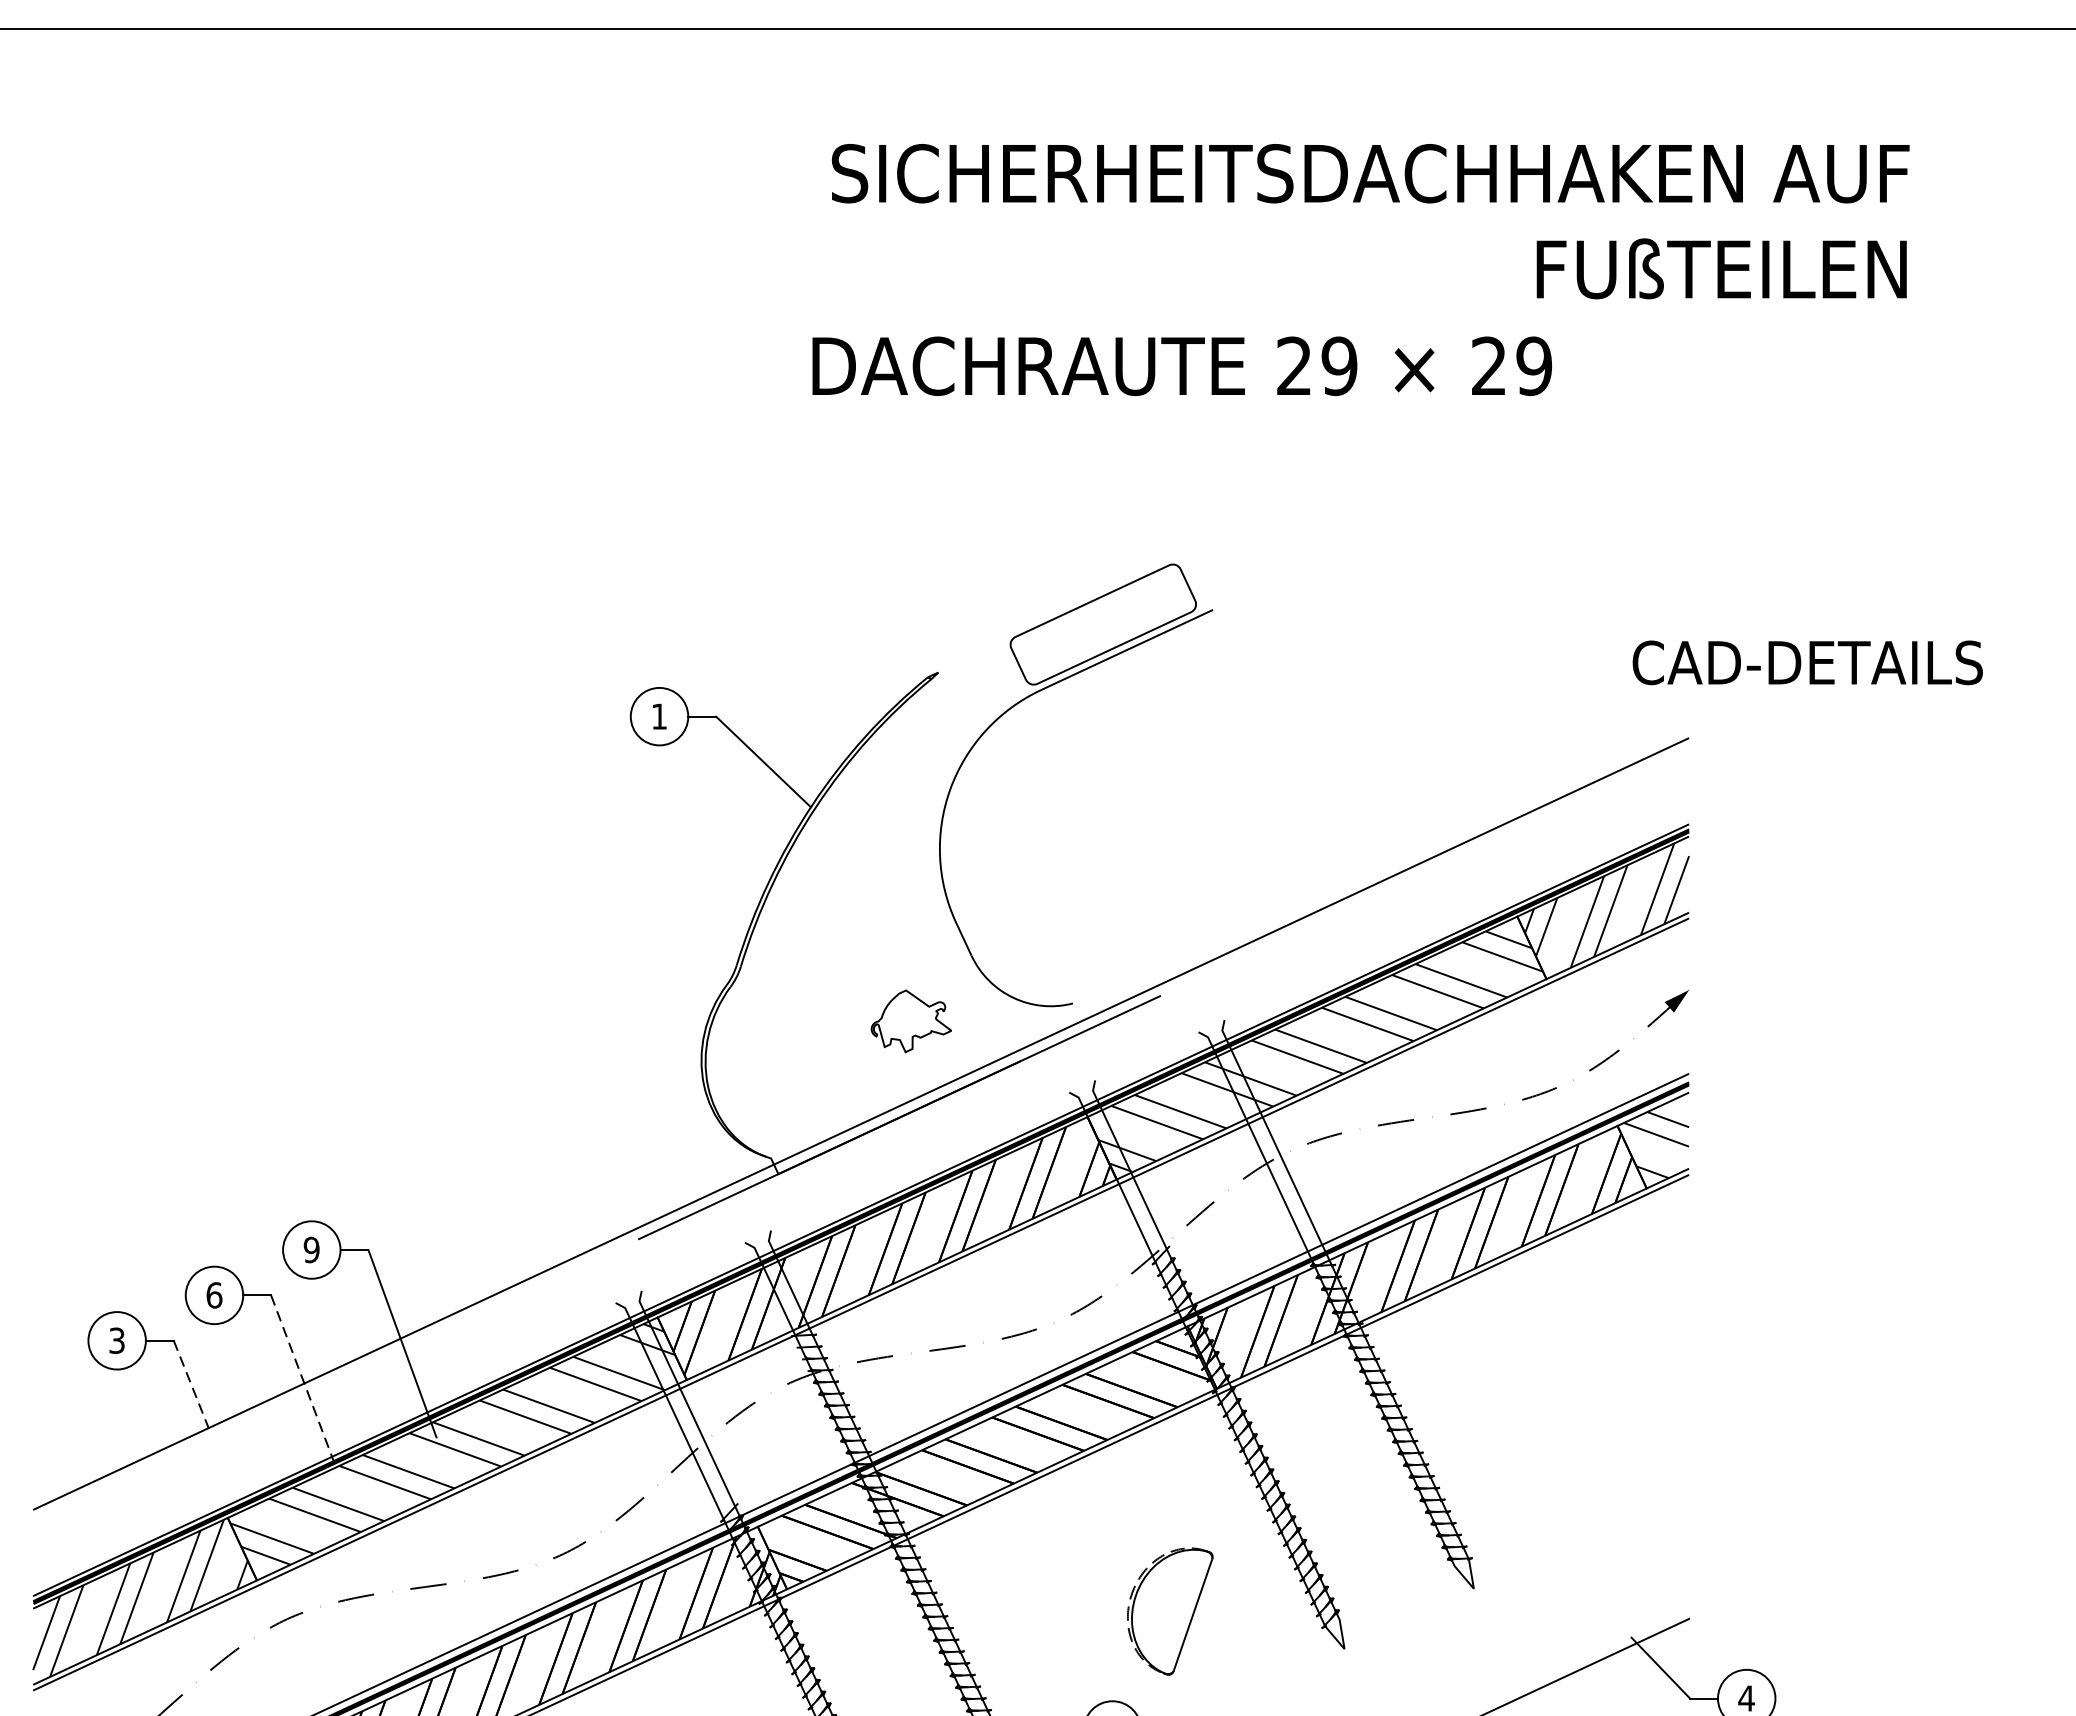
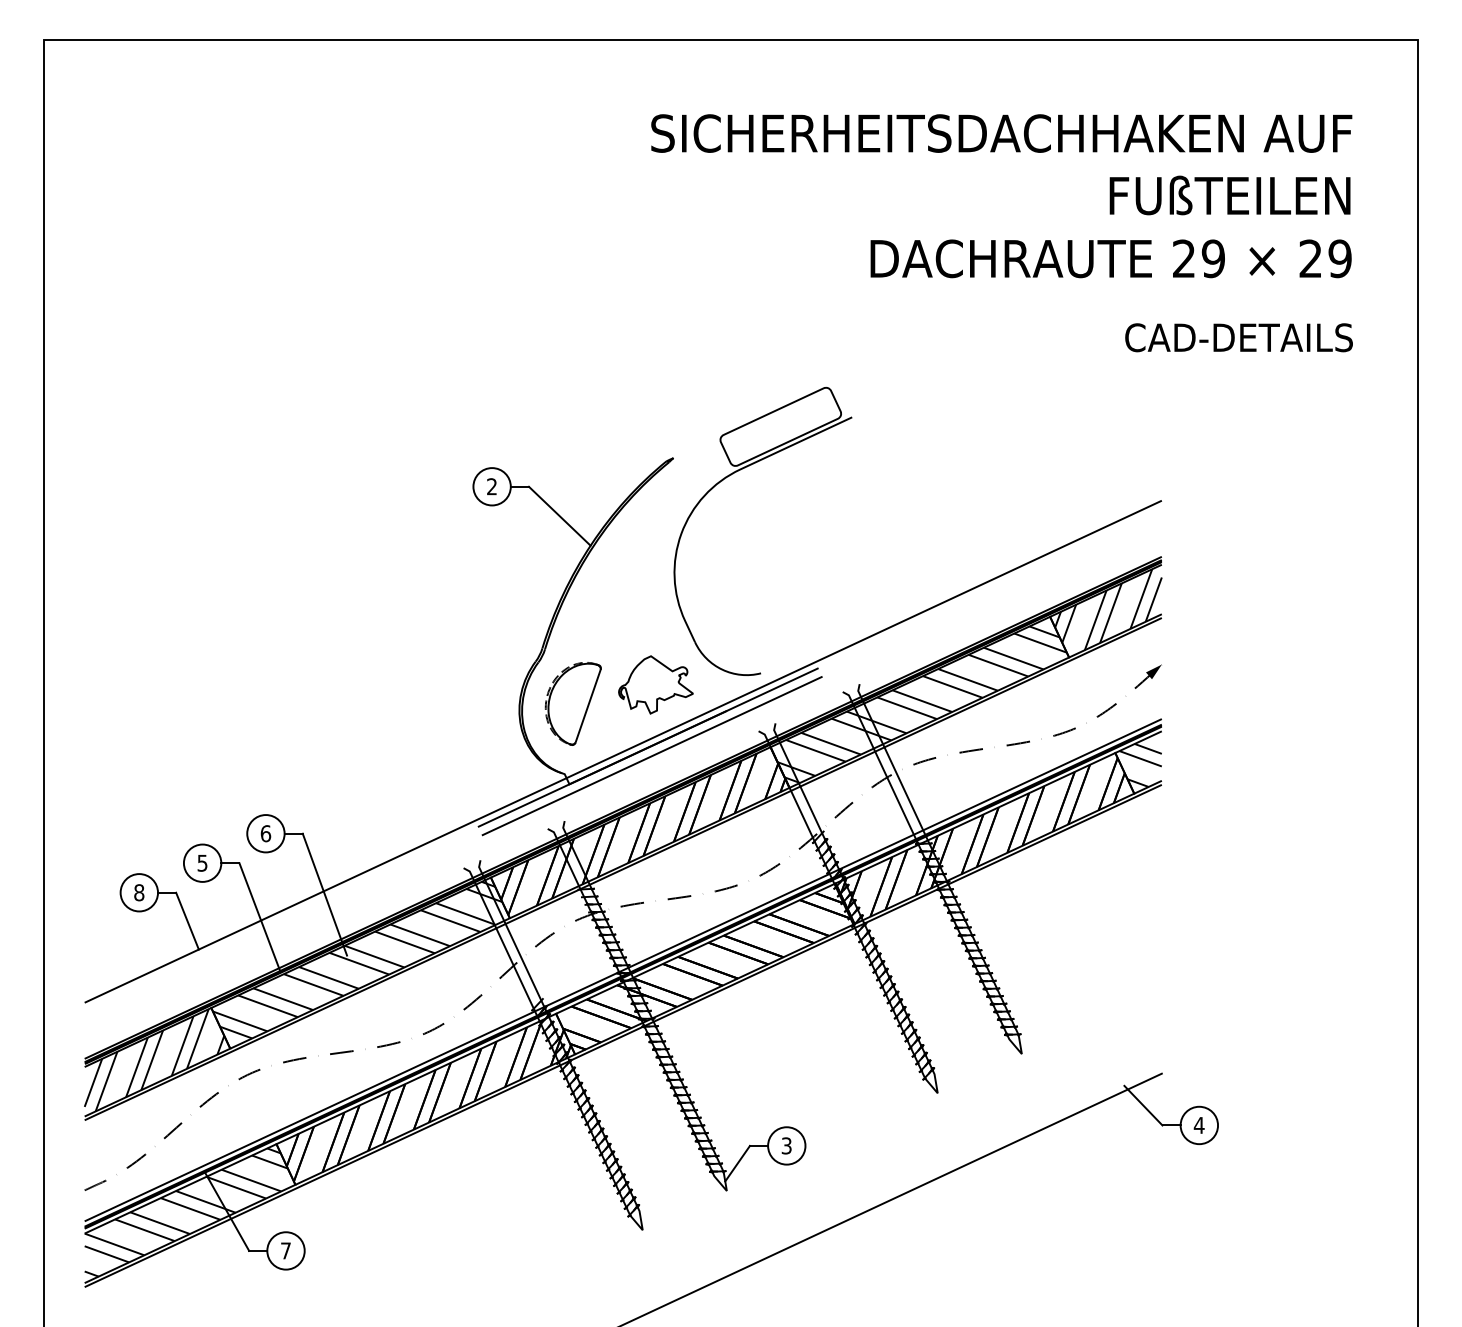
text: (1370, 221) -> (1001, 164), moved
text: (1181, 365) -> (1110, 258), moved
text: (1806, 662) -> (1238, 337), moved
text: (658, 716) -> (491, 486), 1 -> 2
part: (910, 1020) -> (655, 684), size x1.43
line: (904, 1131) -> (651, 756), added
text: (311, 1249) -> (265, 833), 9 -> 6
text: (214, 1294) -> (202, 862), 6 -> 5
text: (117, 1340) -> (139, 892), 3 -> 8
line: (303, 1380) -> (260, 918), dashed -> solid
line: (191, 1384) -> (187, 921), dashed -> solid
part: (1168, 1610) -> (572, 703), moved

